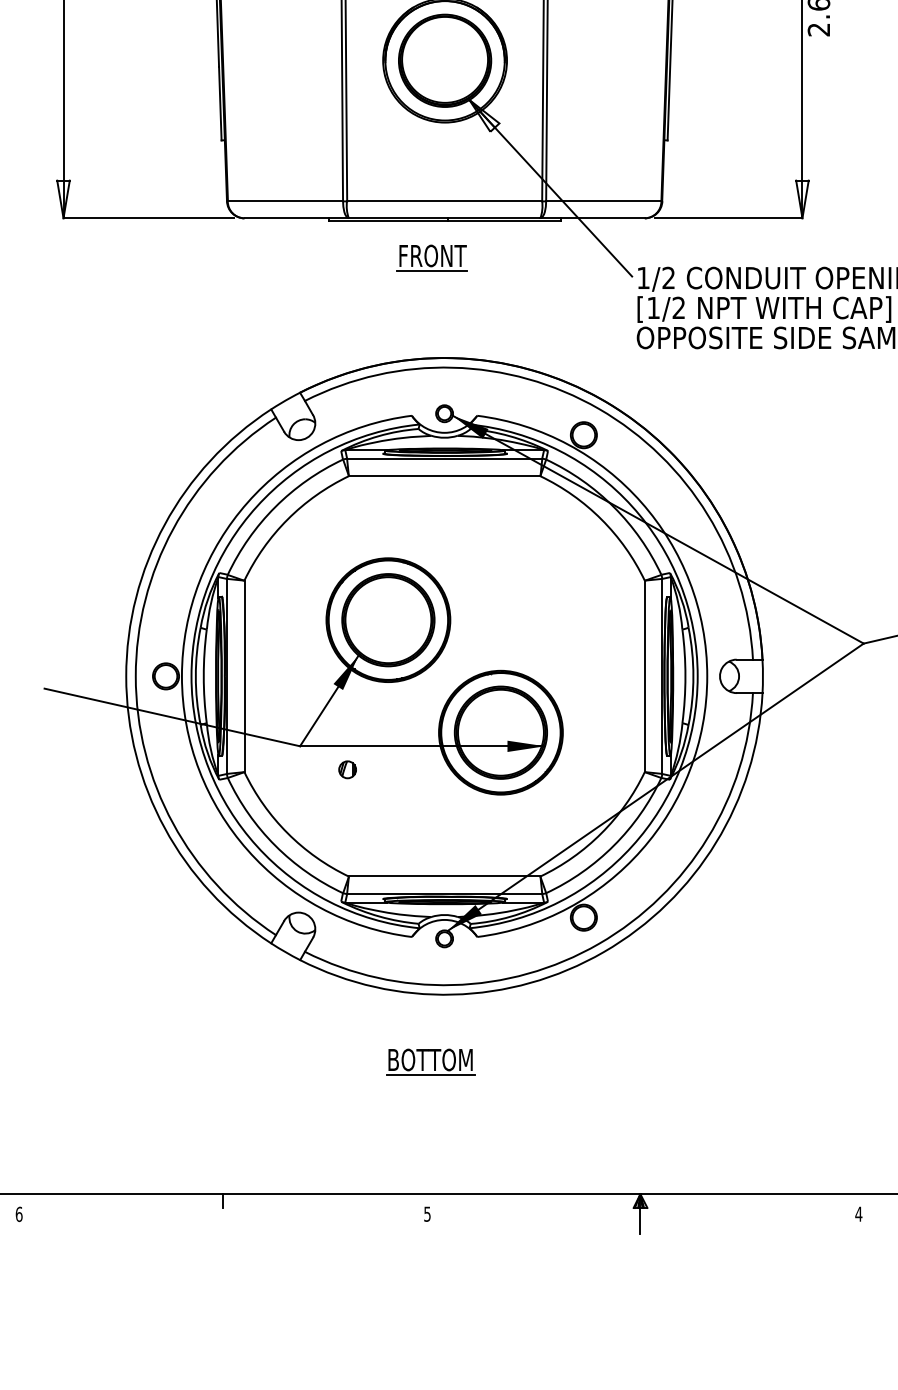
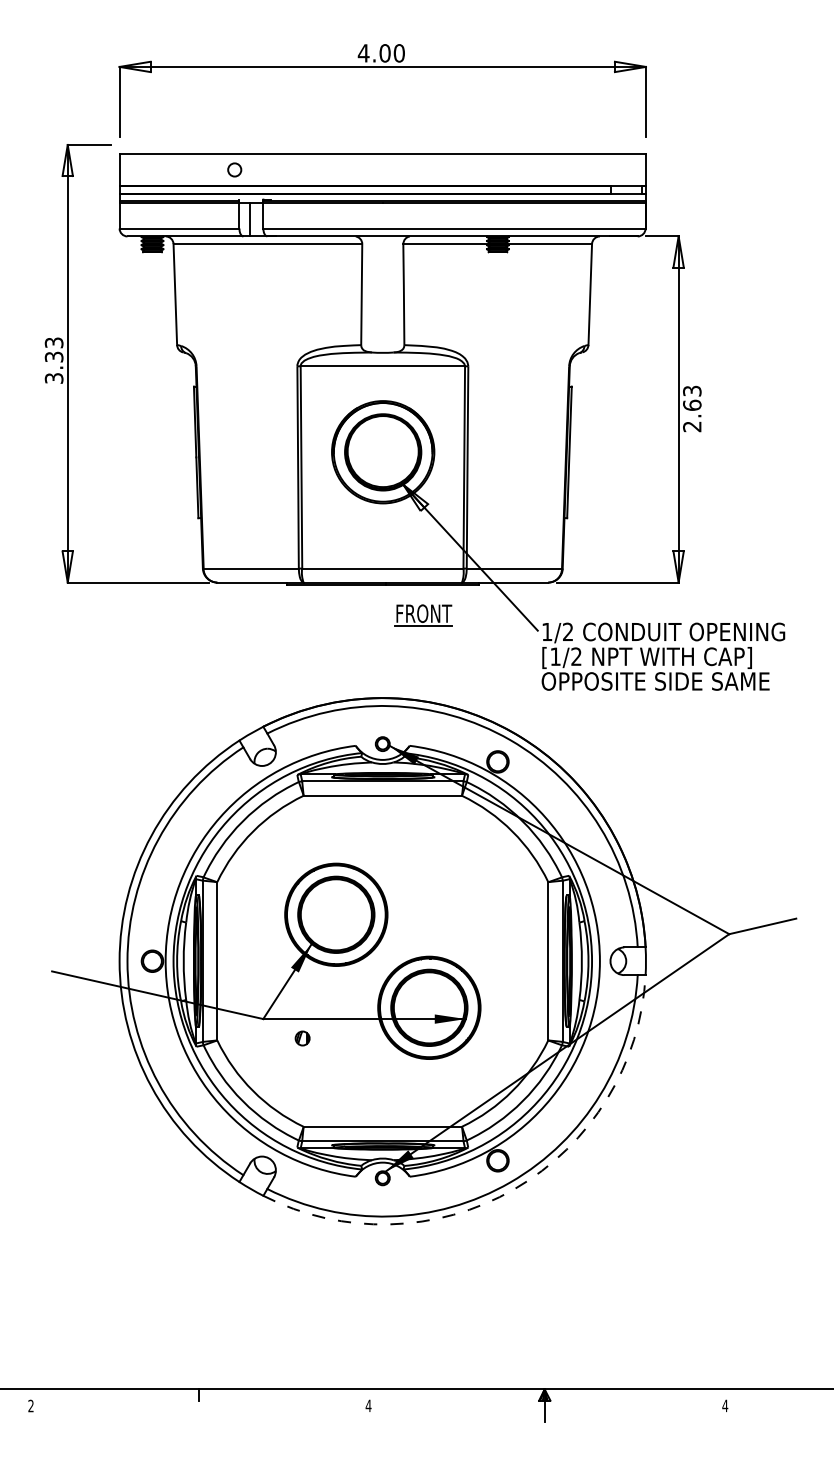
part: (432, 258) -> (423, 615), moved
arc: (603, 952) -> (514, 1189), solid -> dashed
part: (430, 1062) -> (371, 1280), removed
text: (18, 1213) -> (30, 1405), 6 -> 2
text: (427, 1213) -> (368, 1405), 5 -> 4

